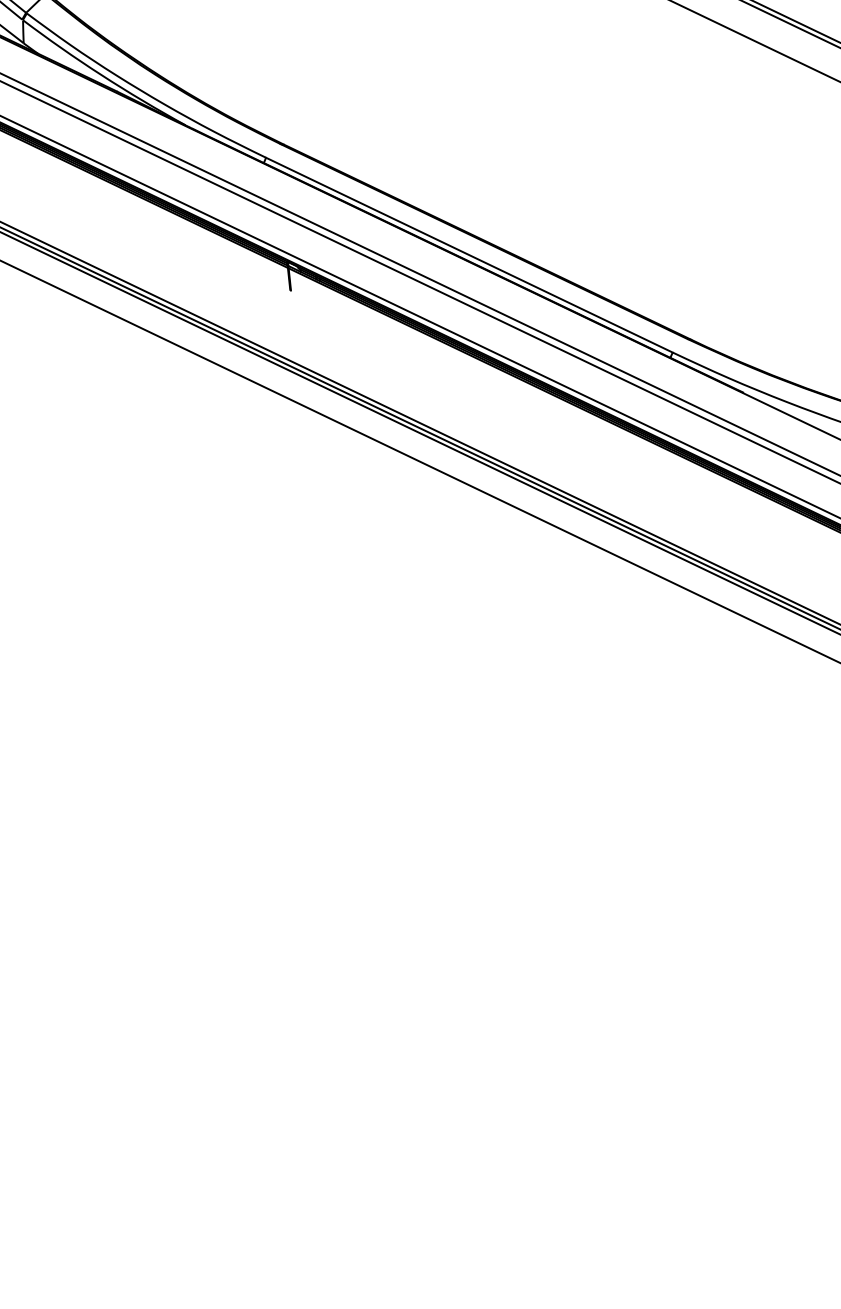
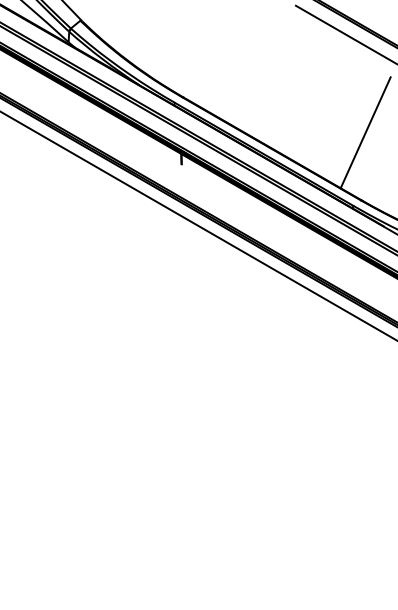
line: (686, 190) -> (365, 132), added

